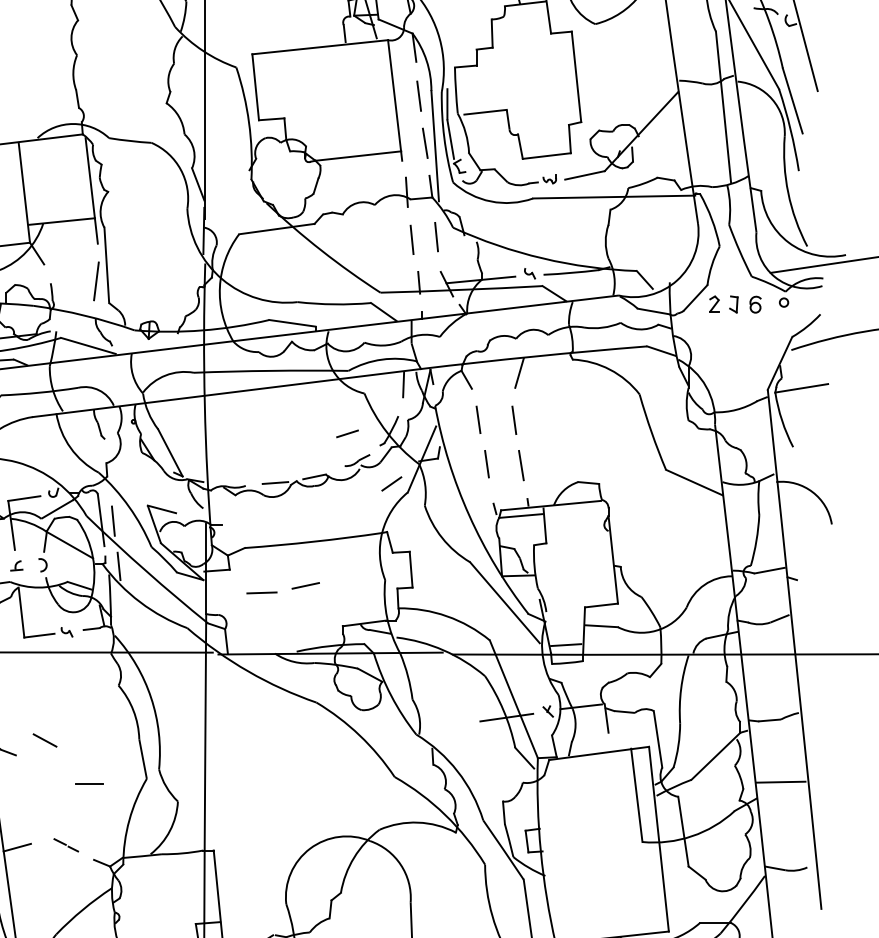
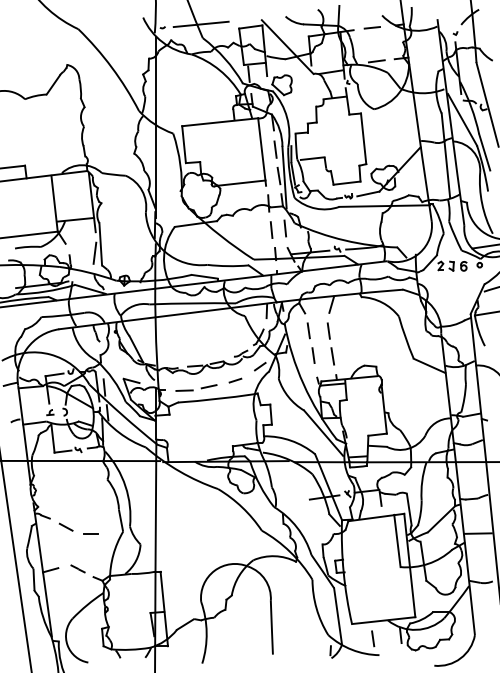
line: (347, 433) -> (235, 380), moved
part: (283, 587) -> (196, 387), moved
line: (43, 739) -> (65, 526), moved

